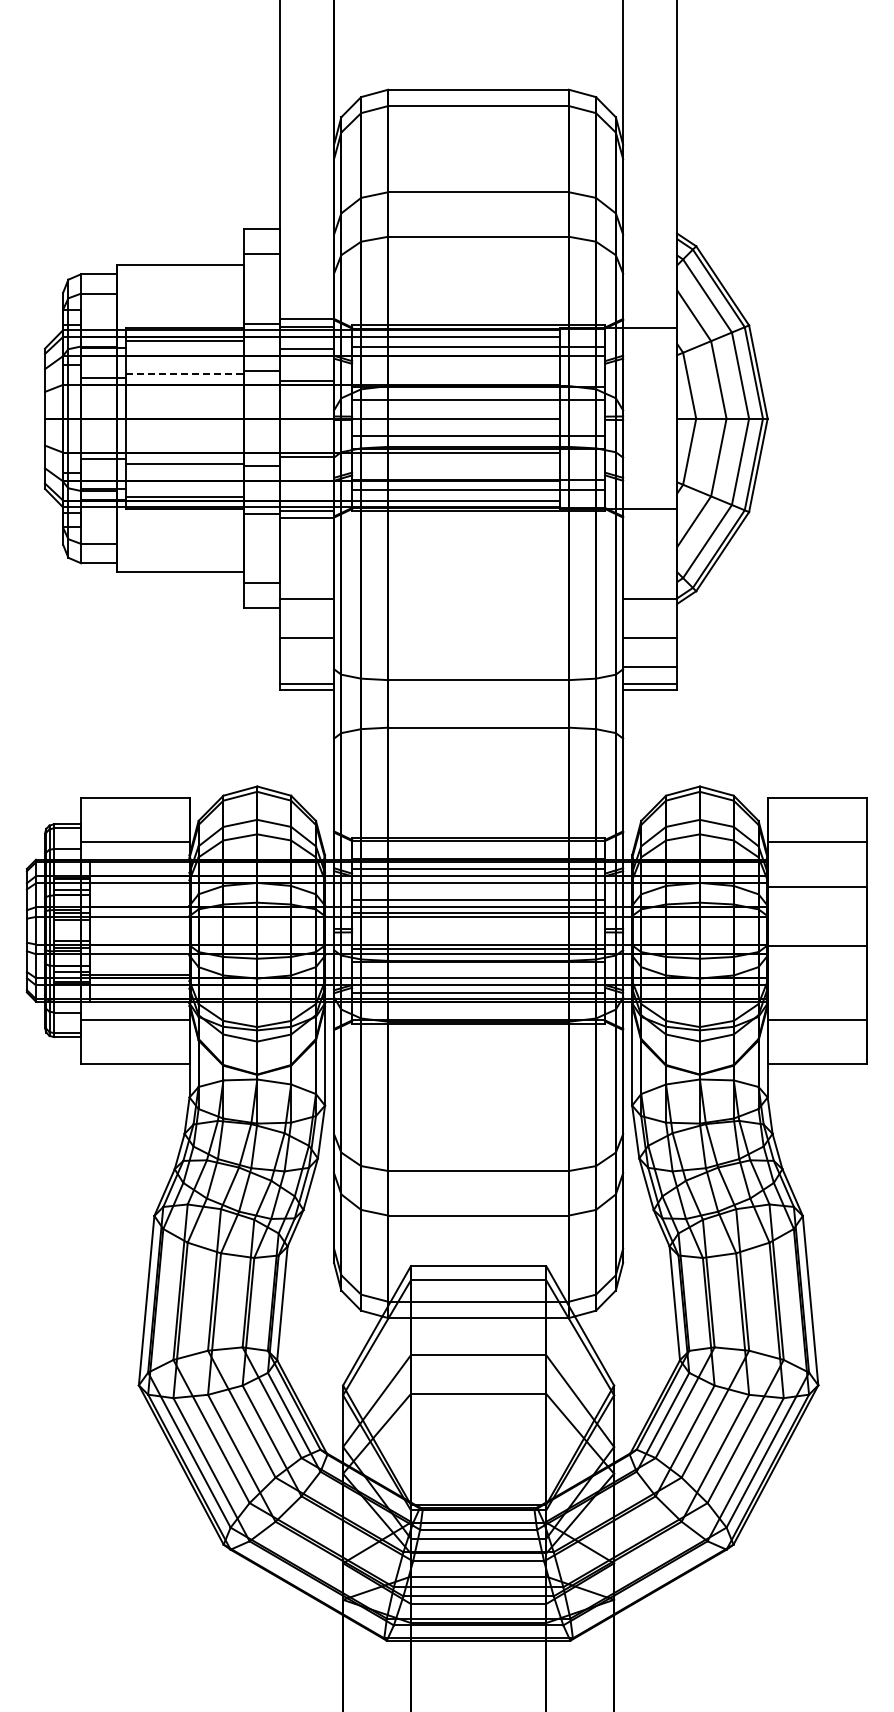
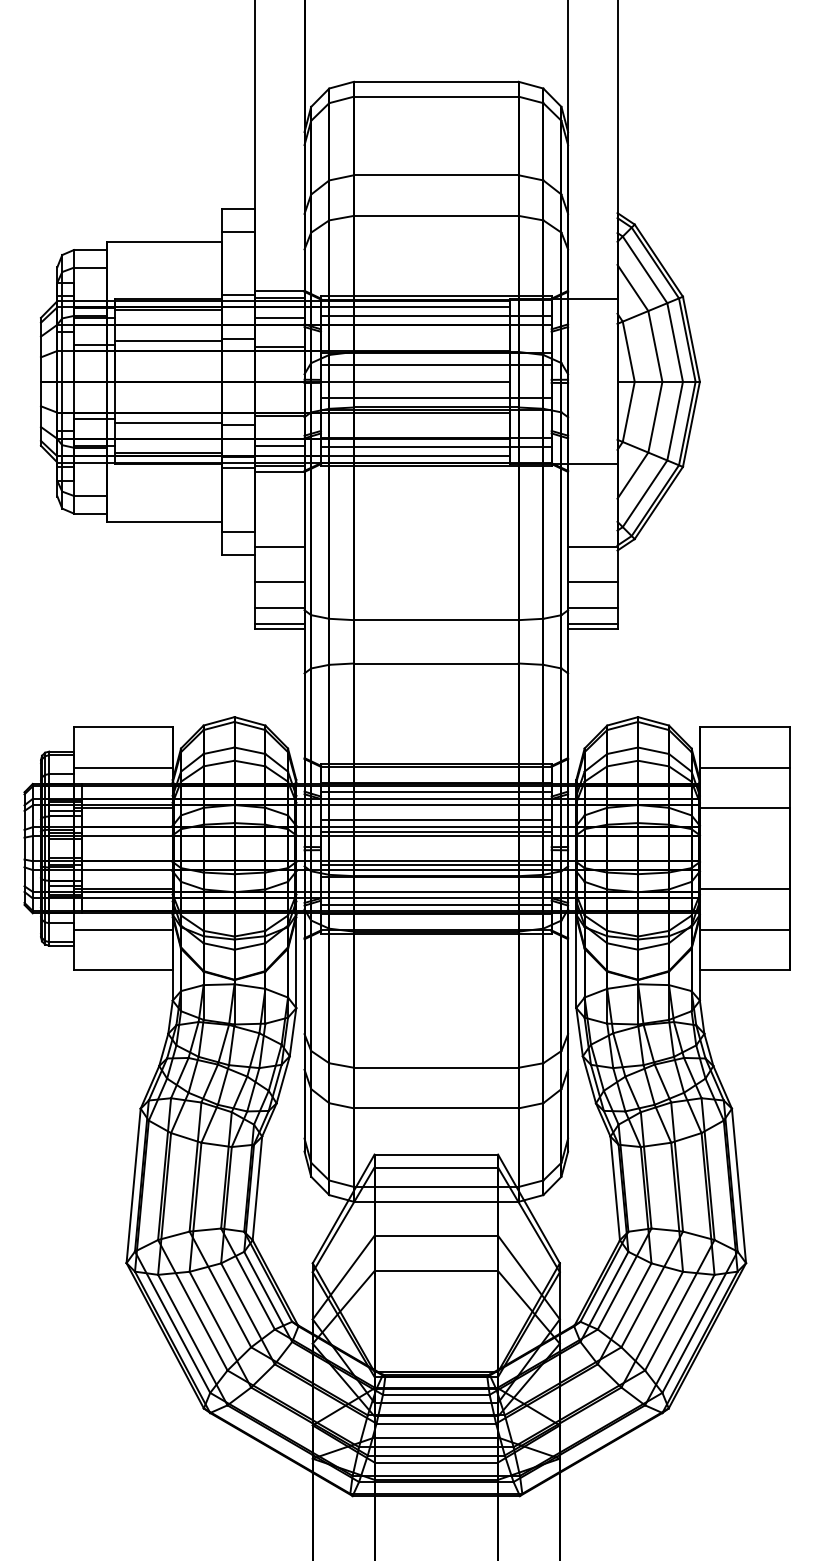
line: (185, 373) -> (169, 340), dashed -> solid
line: (306, 489) -> (279, 446), added
line: (306, 666) -> (279, 607), added
line: (135, 886) -> (123, 808), added
line: (817, 945) -> (745, 888), moved

